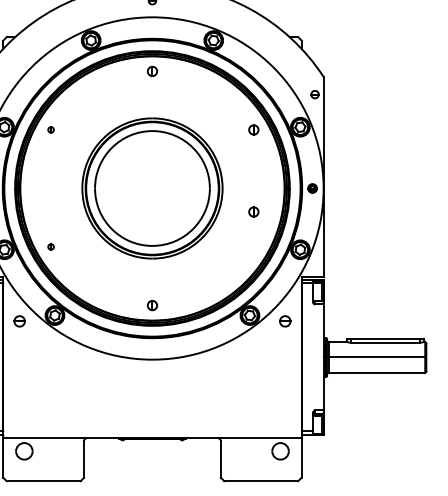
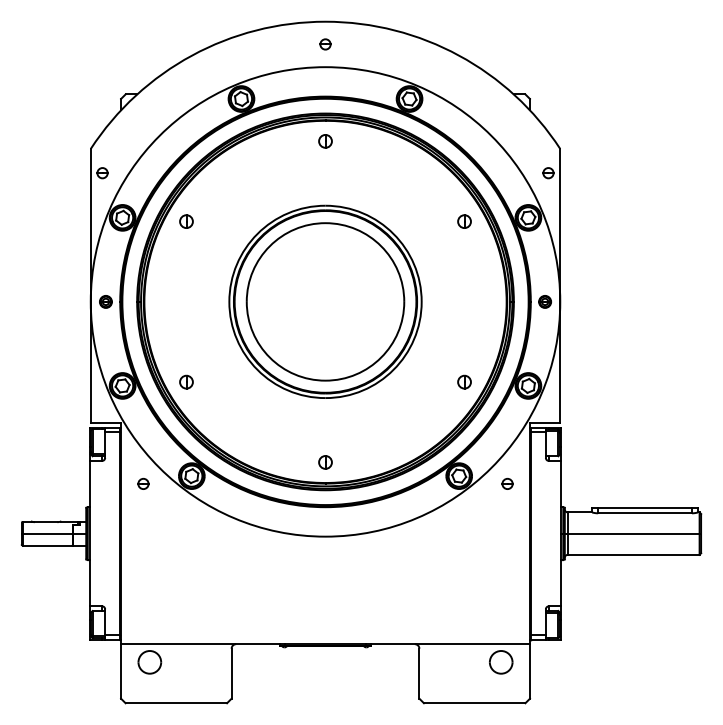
part: (51, 129) -> (186, 221), size x1.67
part: (253, 211) -> (464, 381), moved
part: (51, 246) -> (186, 381), size x1.67
part: (19, 320) -> (143, 483), size x0.71
part: (285, 320) -> (507, 483), size x0.71

